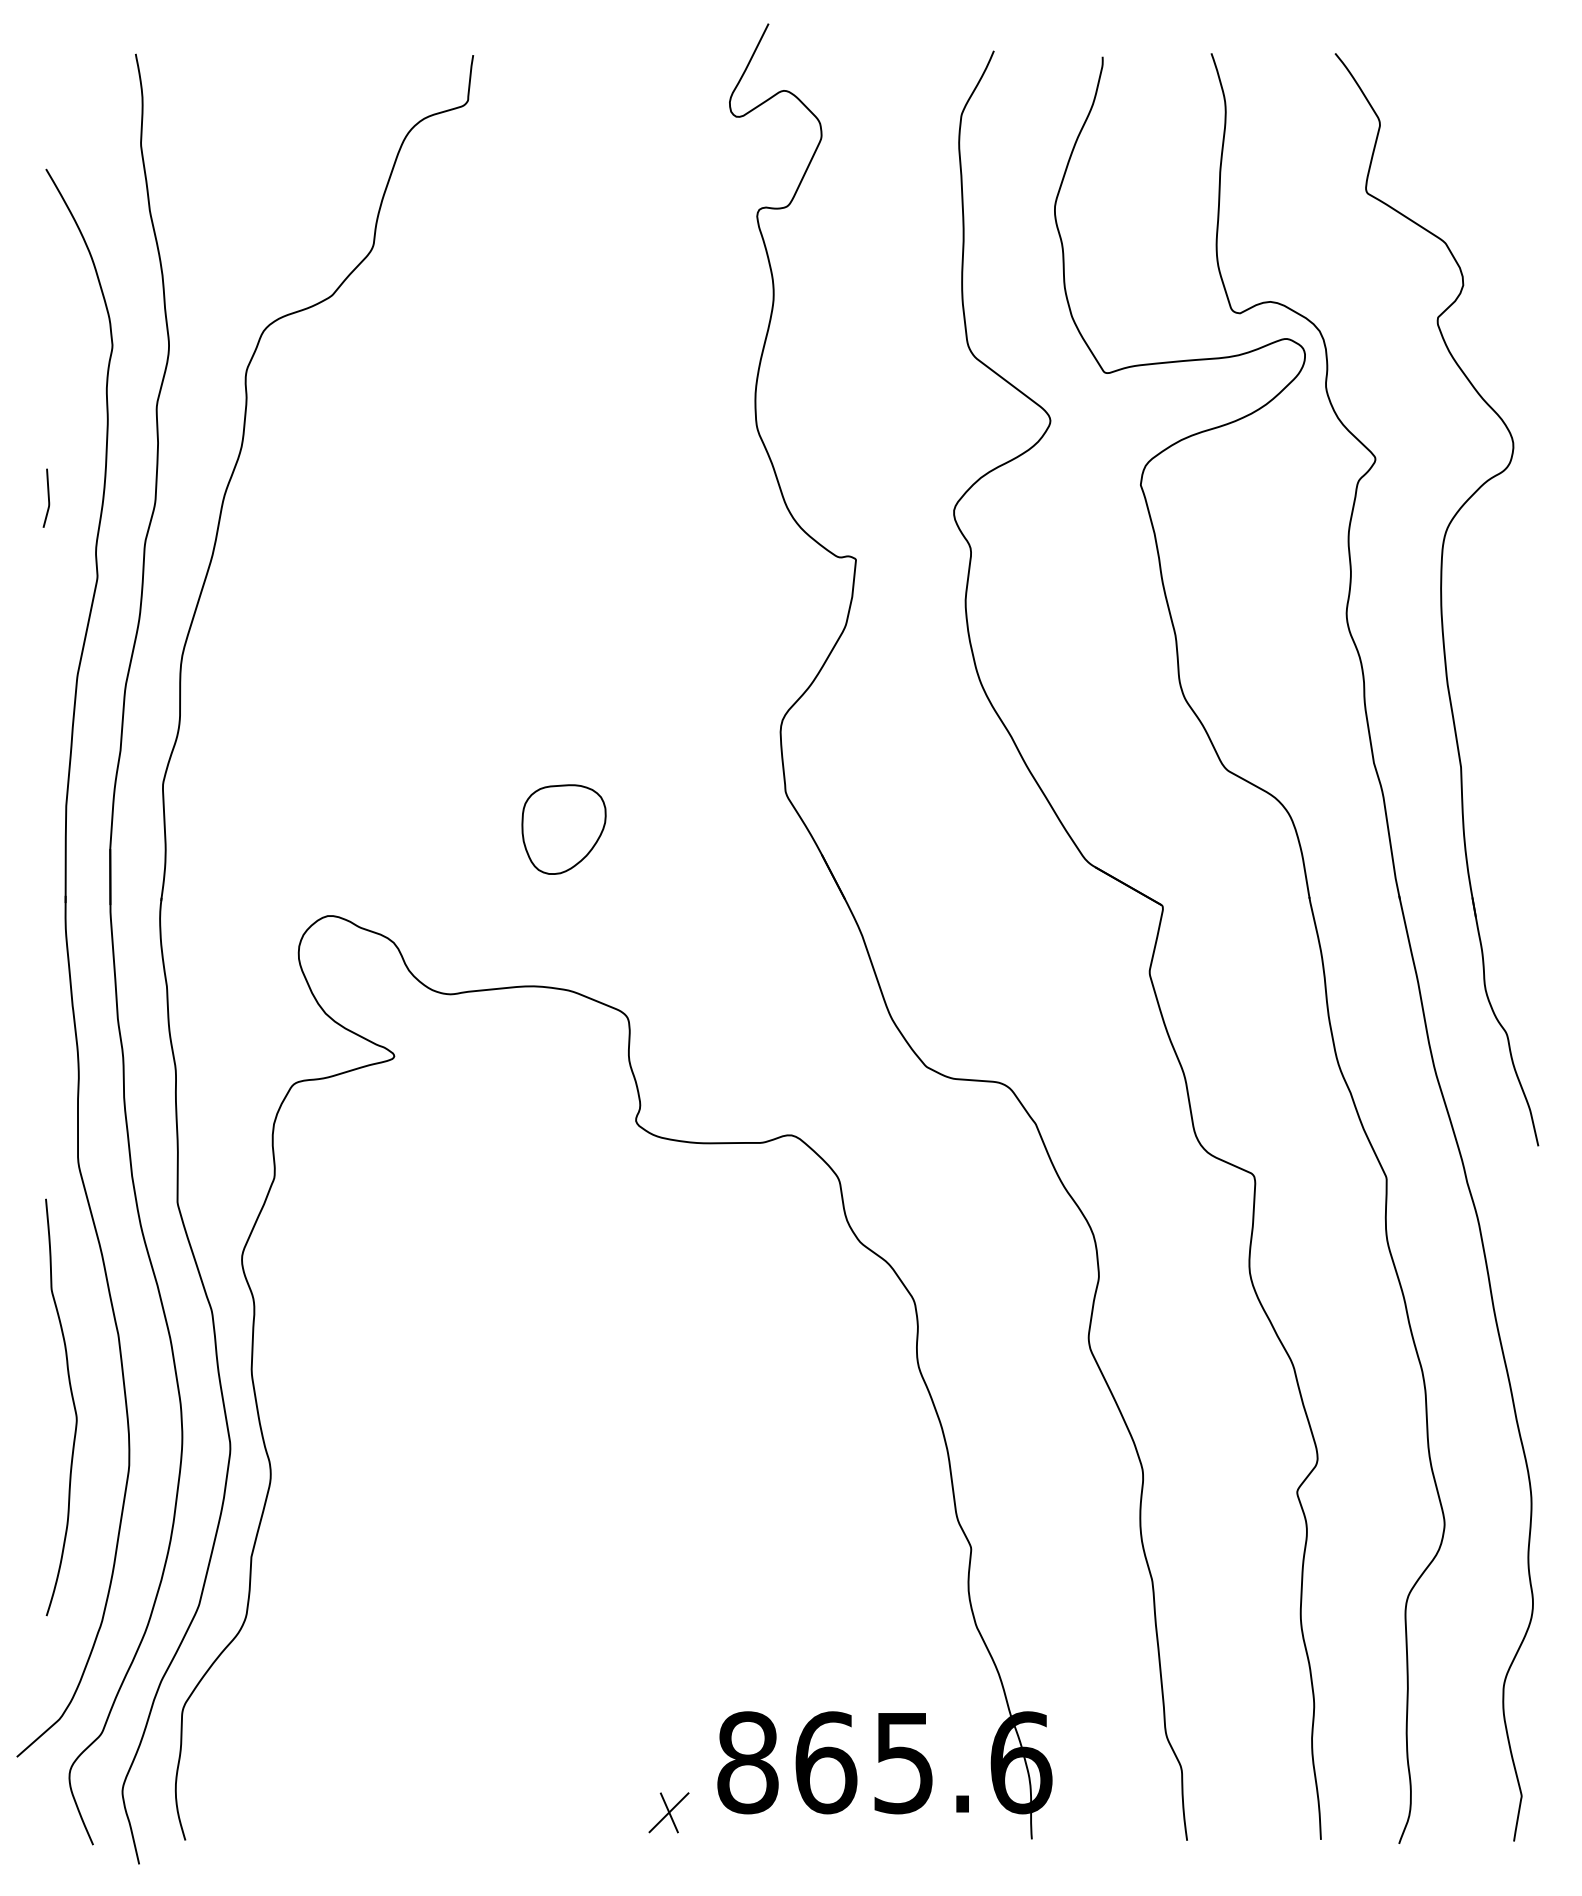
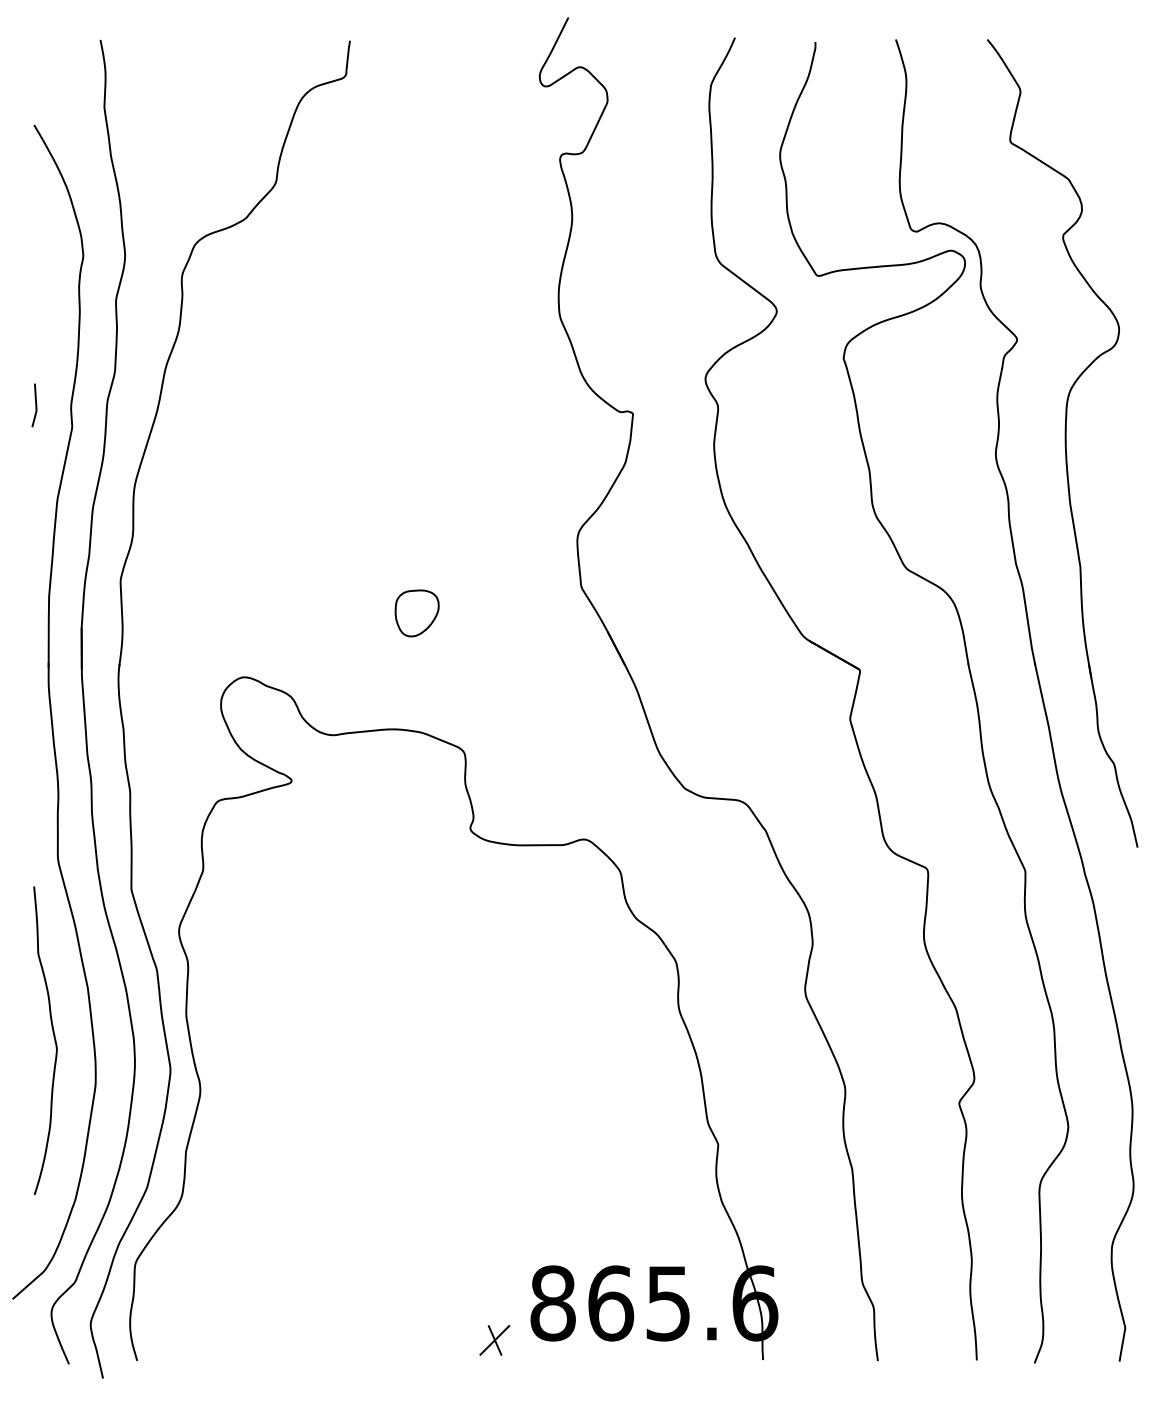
curve: (47, 496) -> (35, 404), moved
part: (563, 829) -> (416, 613), size x0.7

